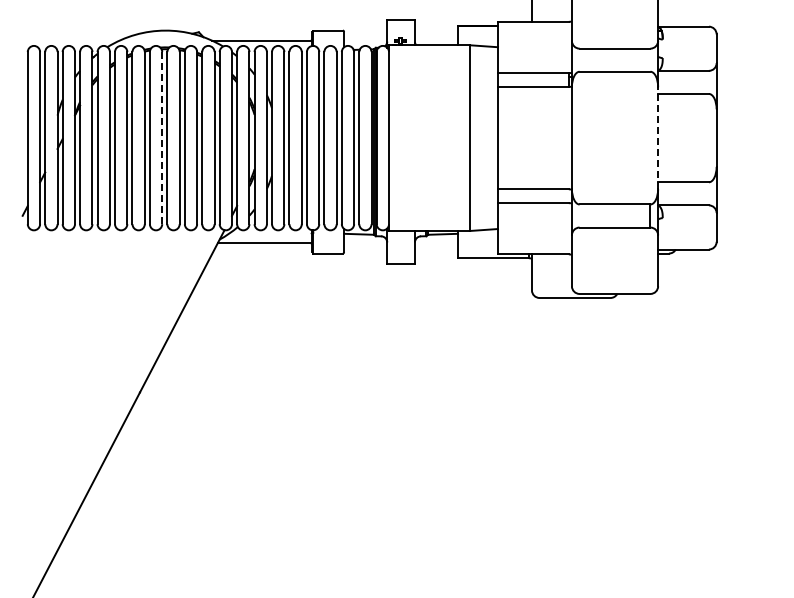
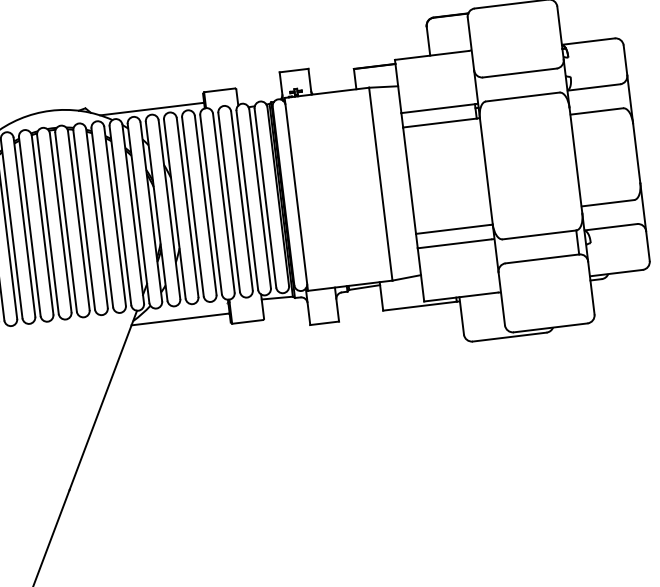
line: (162, 138) -> (61, 223), dashed -> solid
line: (658, 138) -> (576, 160), dashed -> solid

